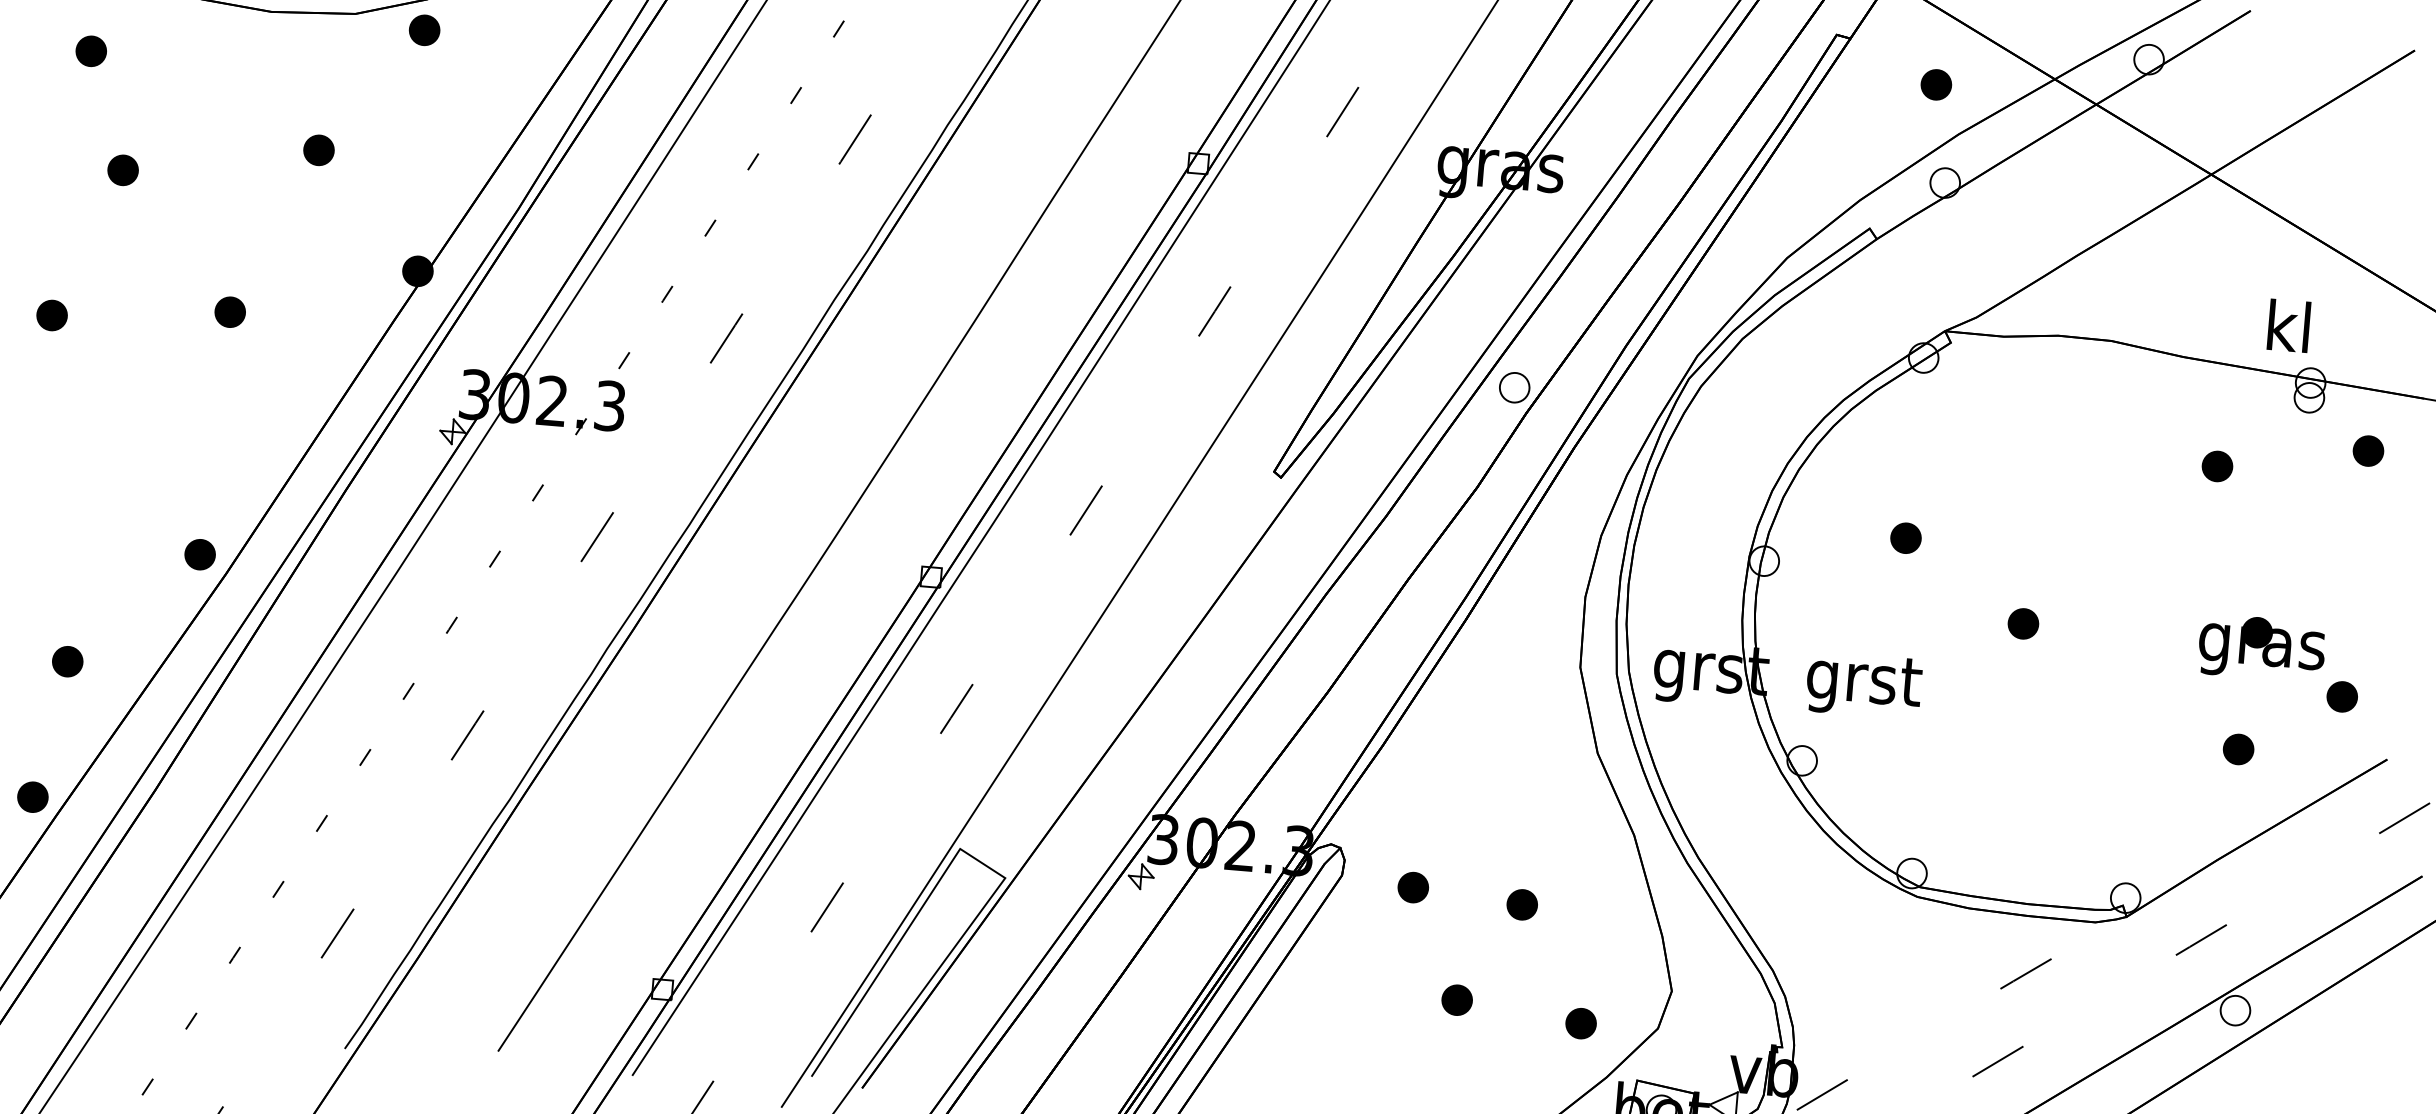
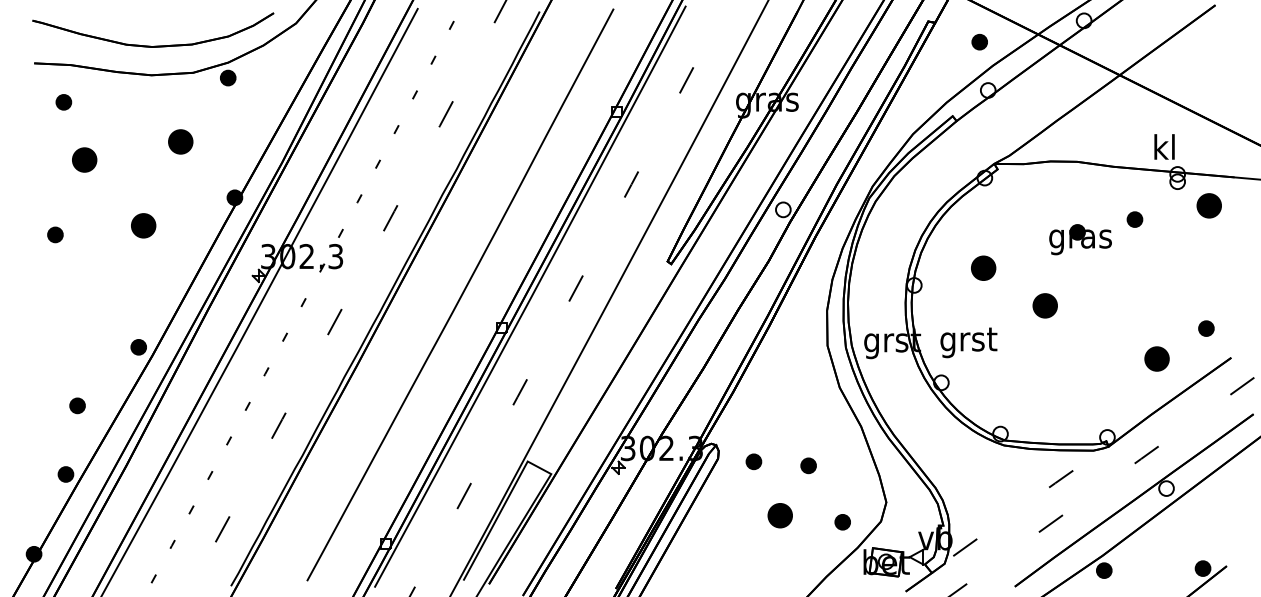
part: (318, 149) -> (180, 141), size x1.6
part: (123, 169) -> (84, 159), size x1.6
part: (230, 311) -> (143, 225), size x1.6
part: (2367, 450) -> (1208, 205), size x1.6
part: (1905, 536) -> (983, 267), size x1.6
part: (2023, 623) -> (1045, 305), size x1.6
part: (2261, 647) -> (1080, 239), moved
part: (2239, 748) -> (1157, 358), size x1.6
part: (1457, 999) -> (780, 515), size x1.6

